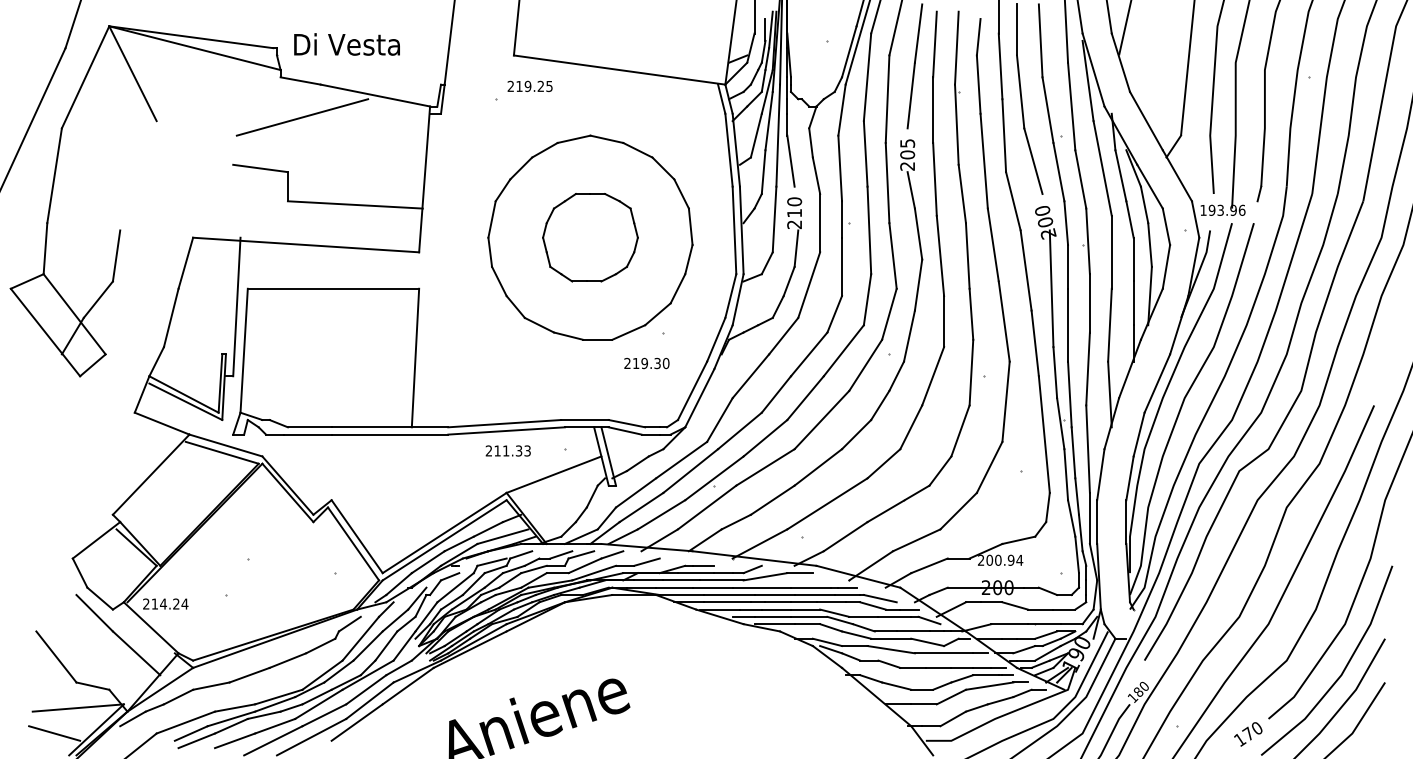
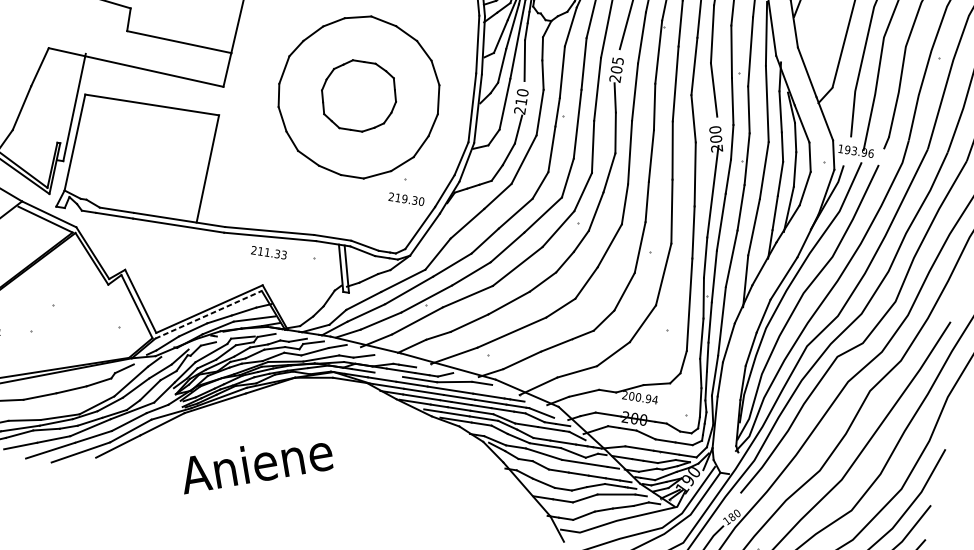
text: (646, 363) -> (406, 199), moved
line: (553, 474) -> (301, 276), removed
line: (444, 540) -> (208, 314), solid -> dashed
line: (681, 580) -> (388, 374), removed

